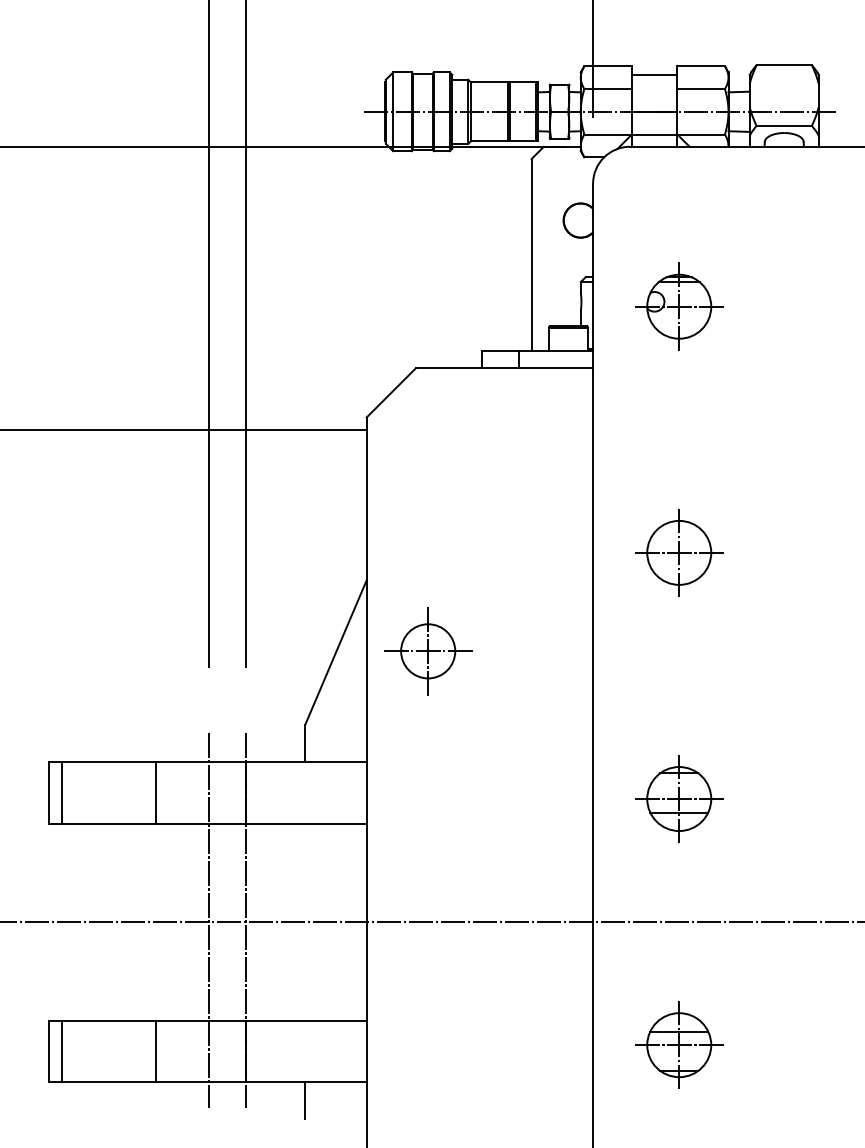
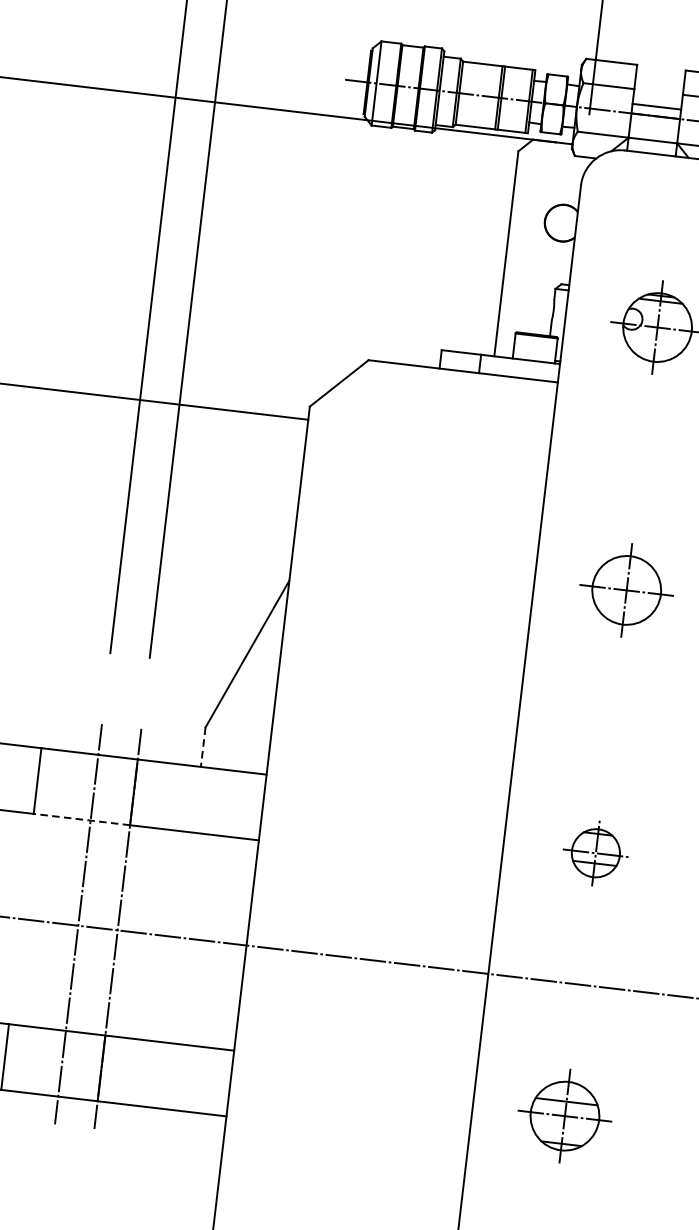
line: (654, 74) -> (656, 106), moved
part: (428, 651) -> (346, 664), removed
line: (305, 744) -> (203, 748), solid -> dashed
part: (679, 798) -> (596, 852), size x0.7
line: (200, 823) -> (81, 819), solid -> dashed
line: (305, 1100) -> (158, 1128), removed

